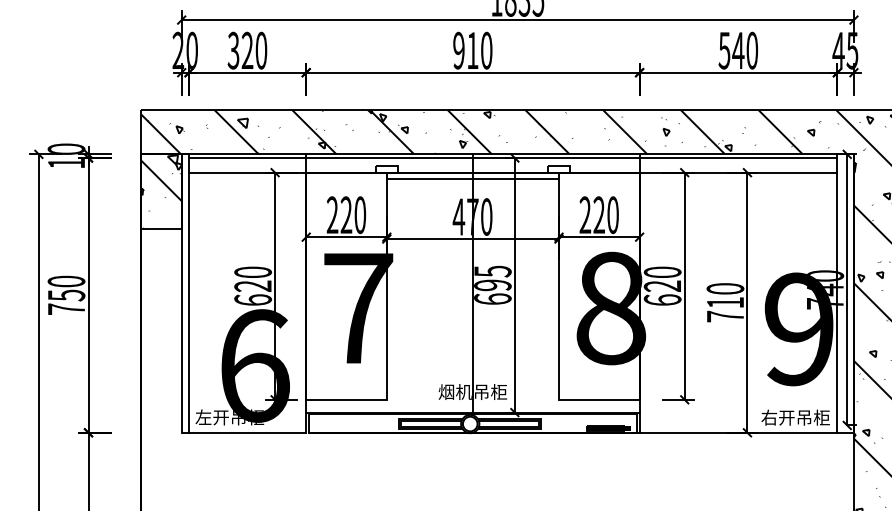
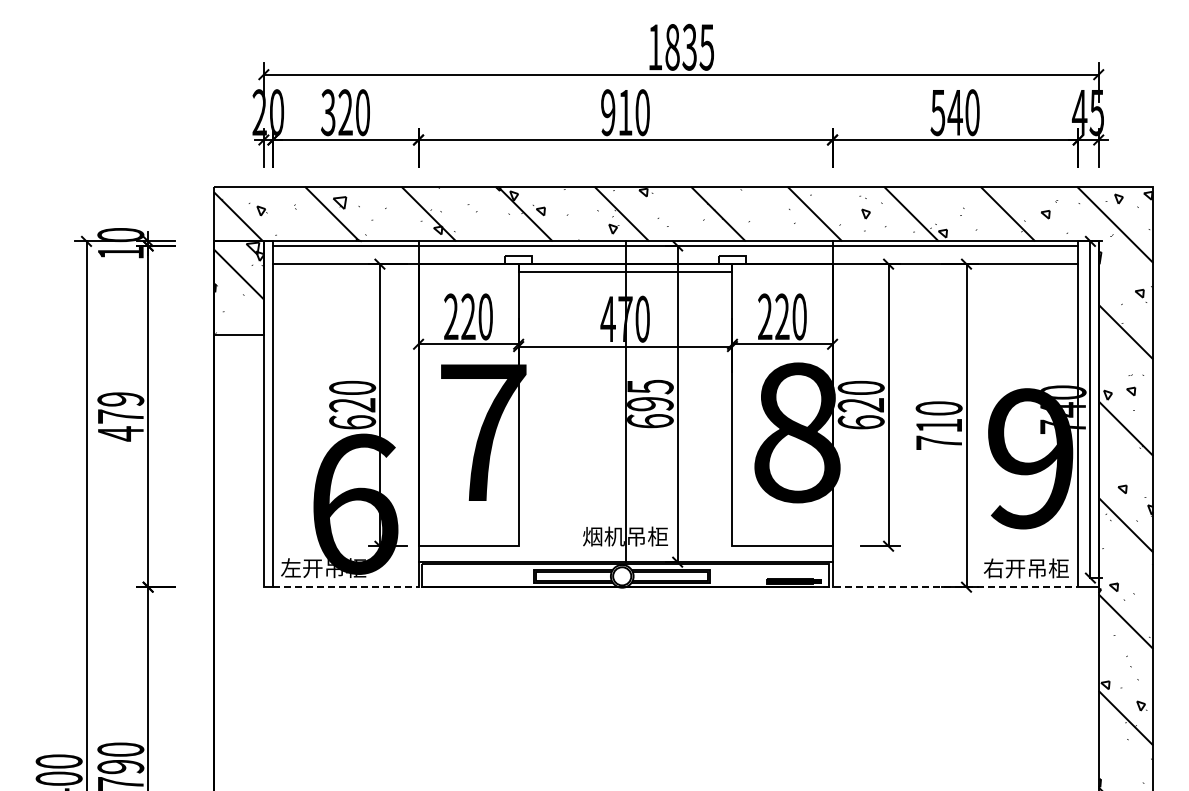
text: (66, 295) -> (120, 416), 750 -> 479
line: (247, 433) -> (345, 587), solid -> dashed
line: (735, 433) -> (951, 587), solid -> dashed

